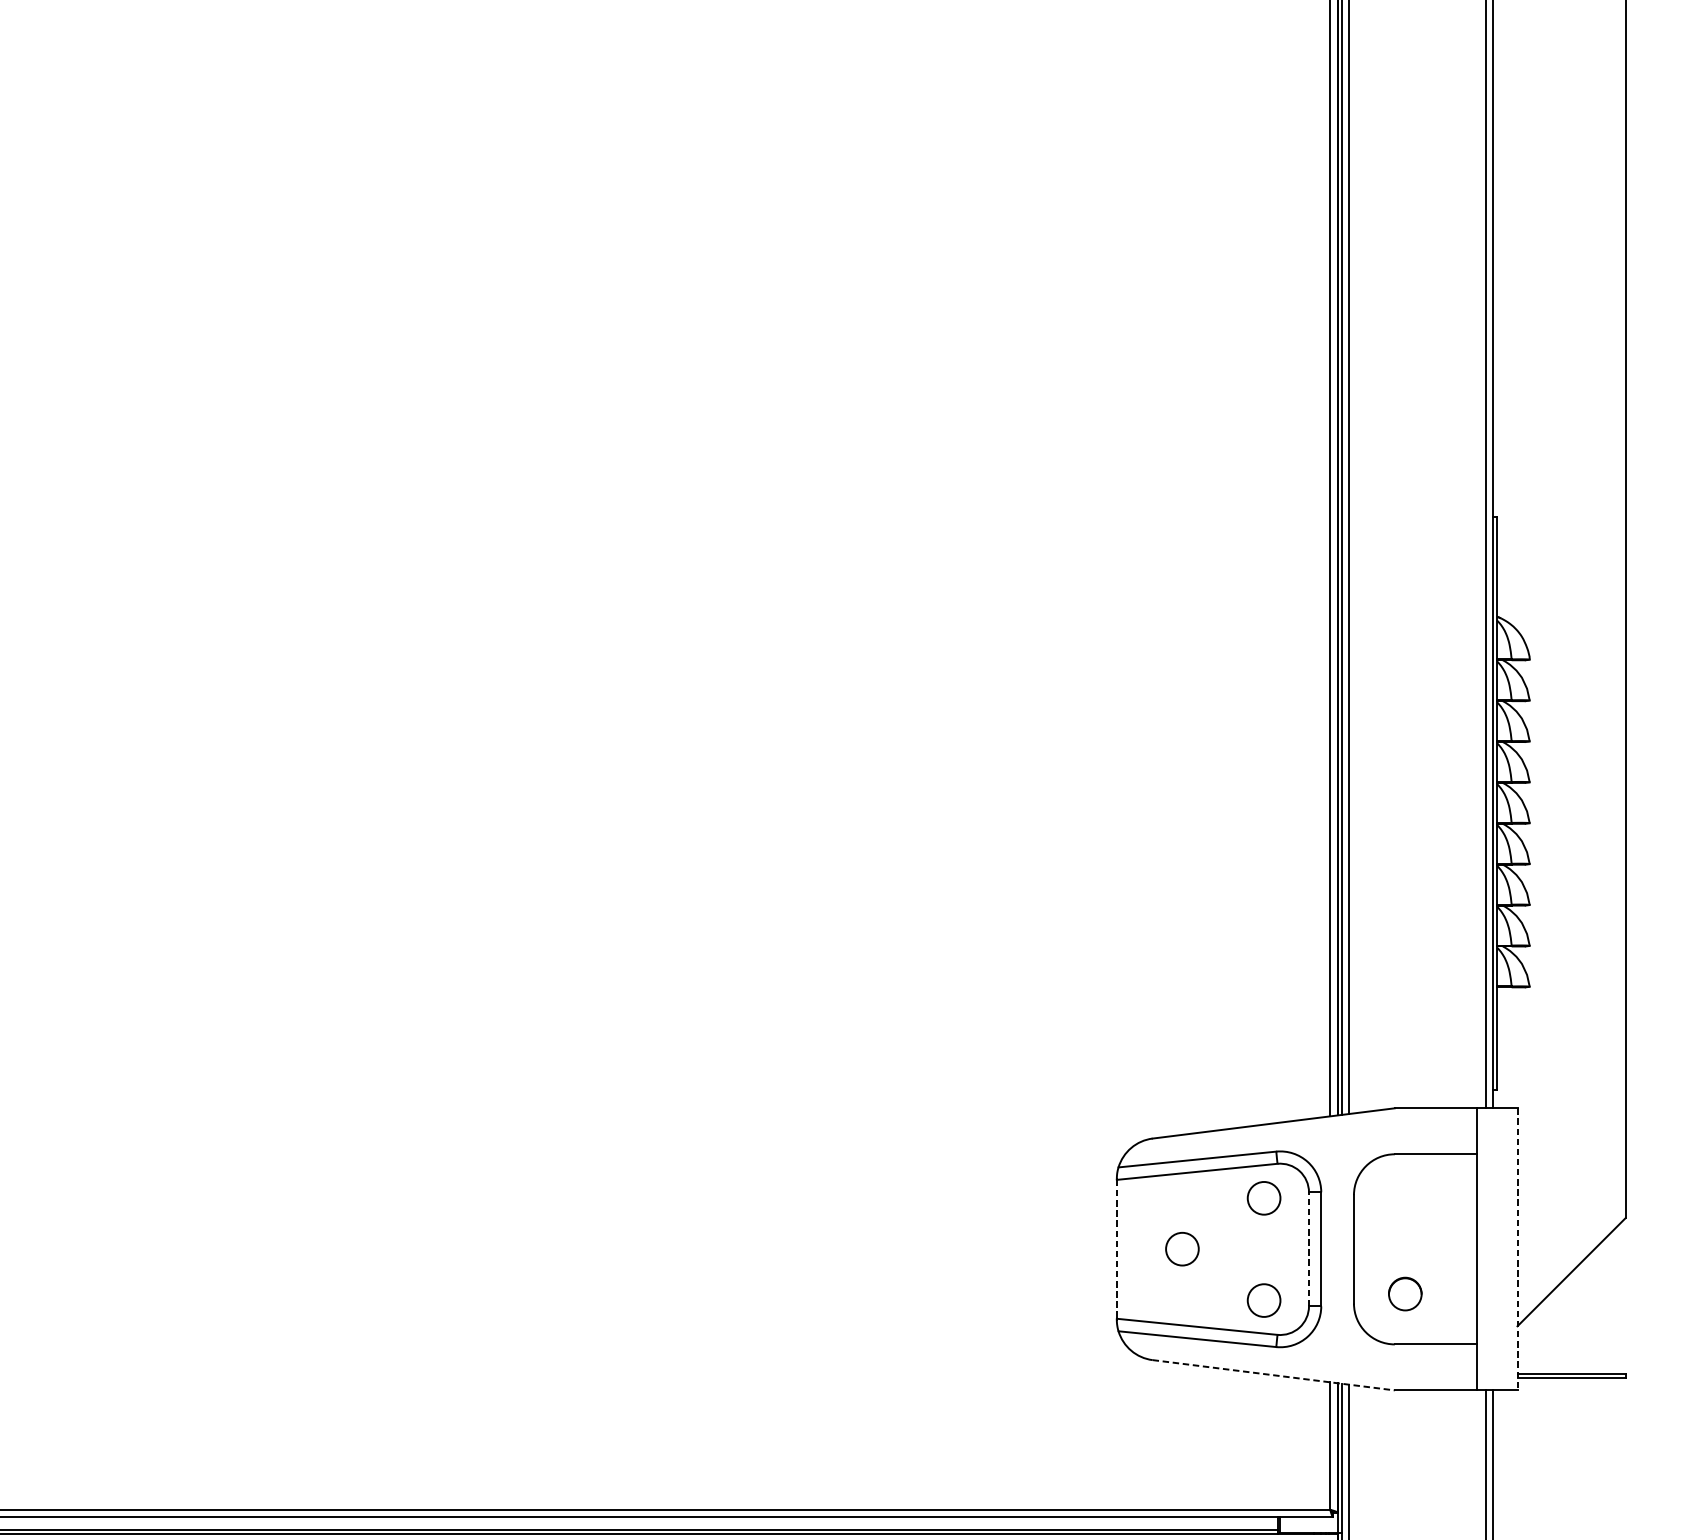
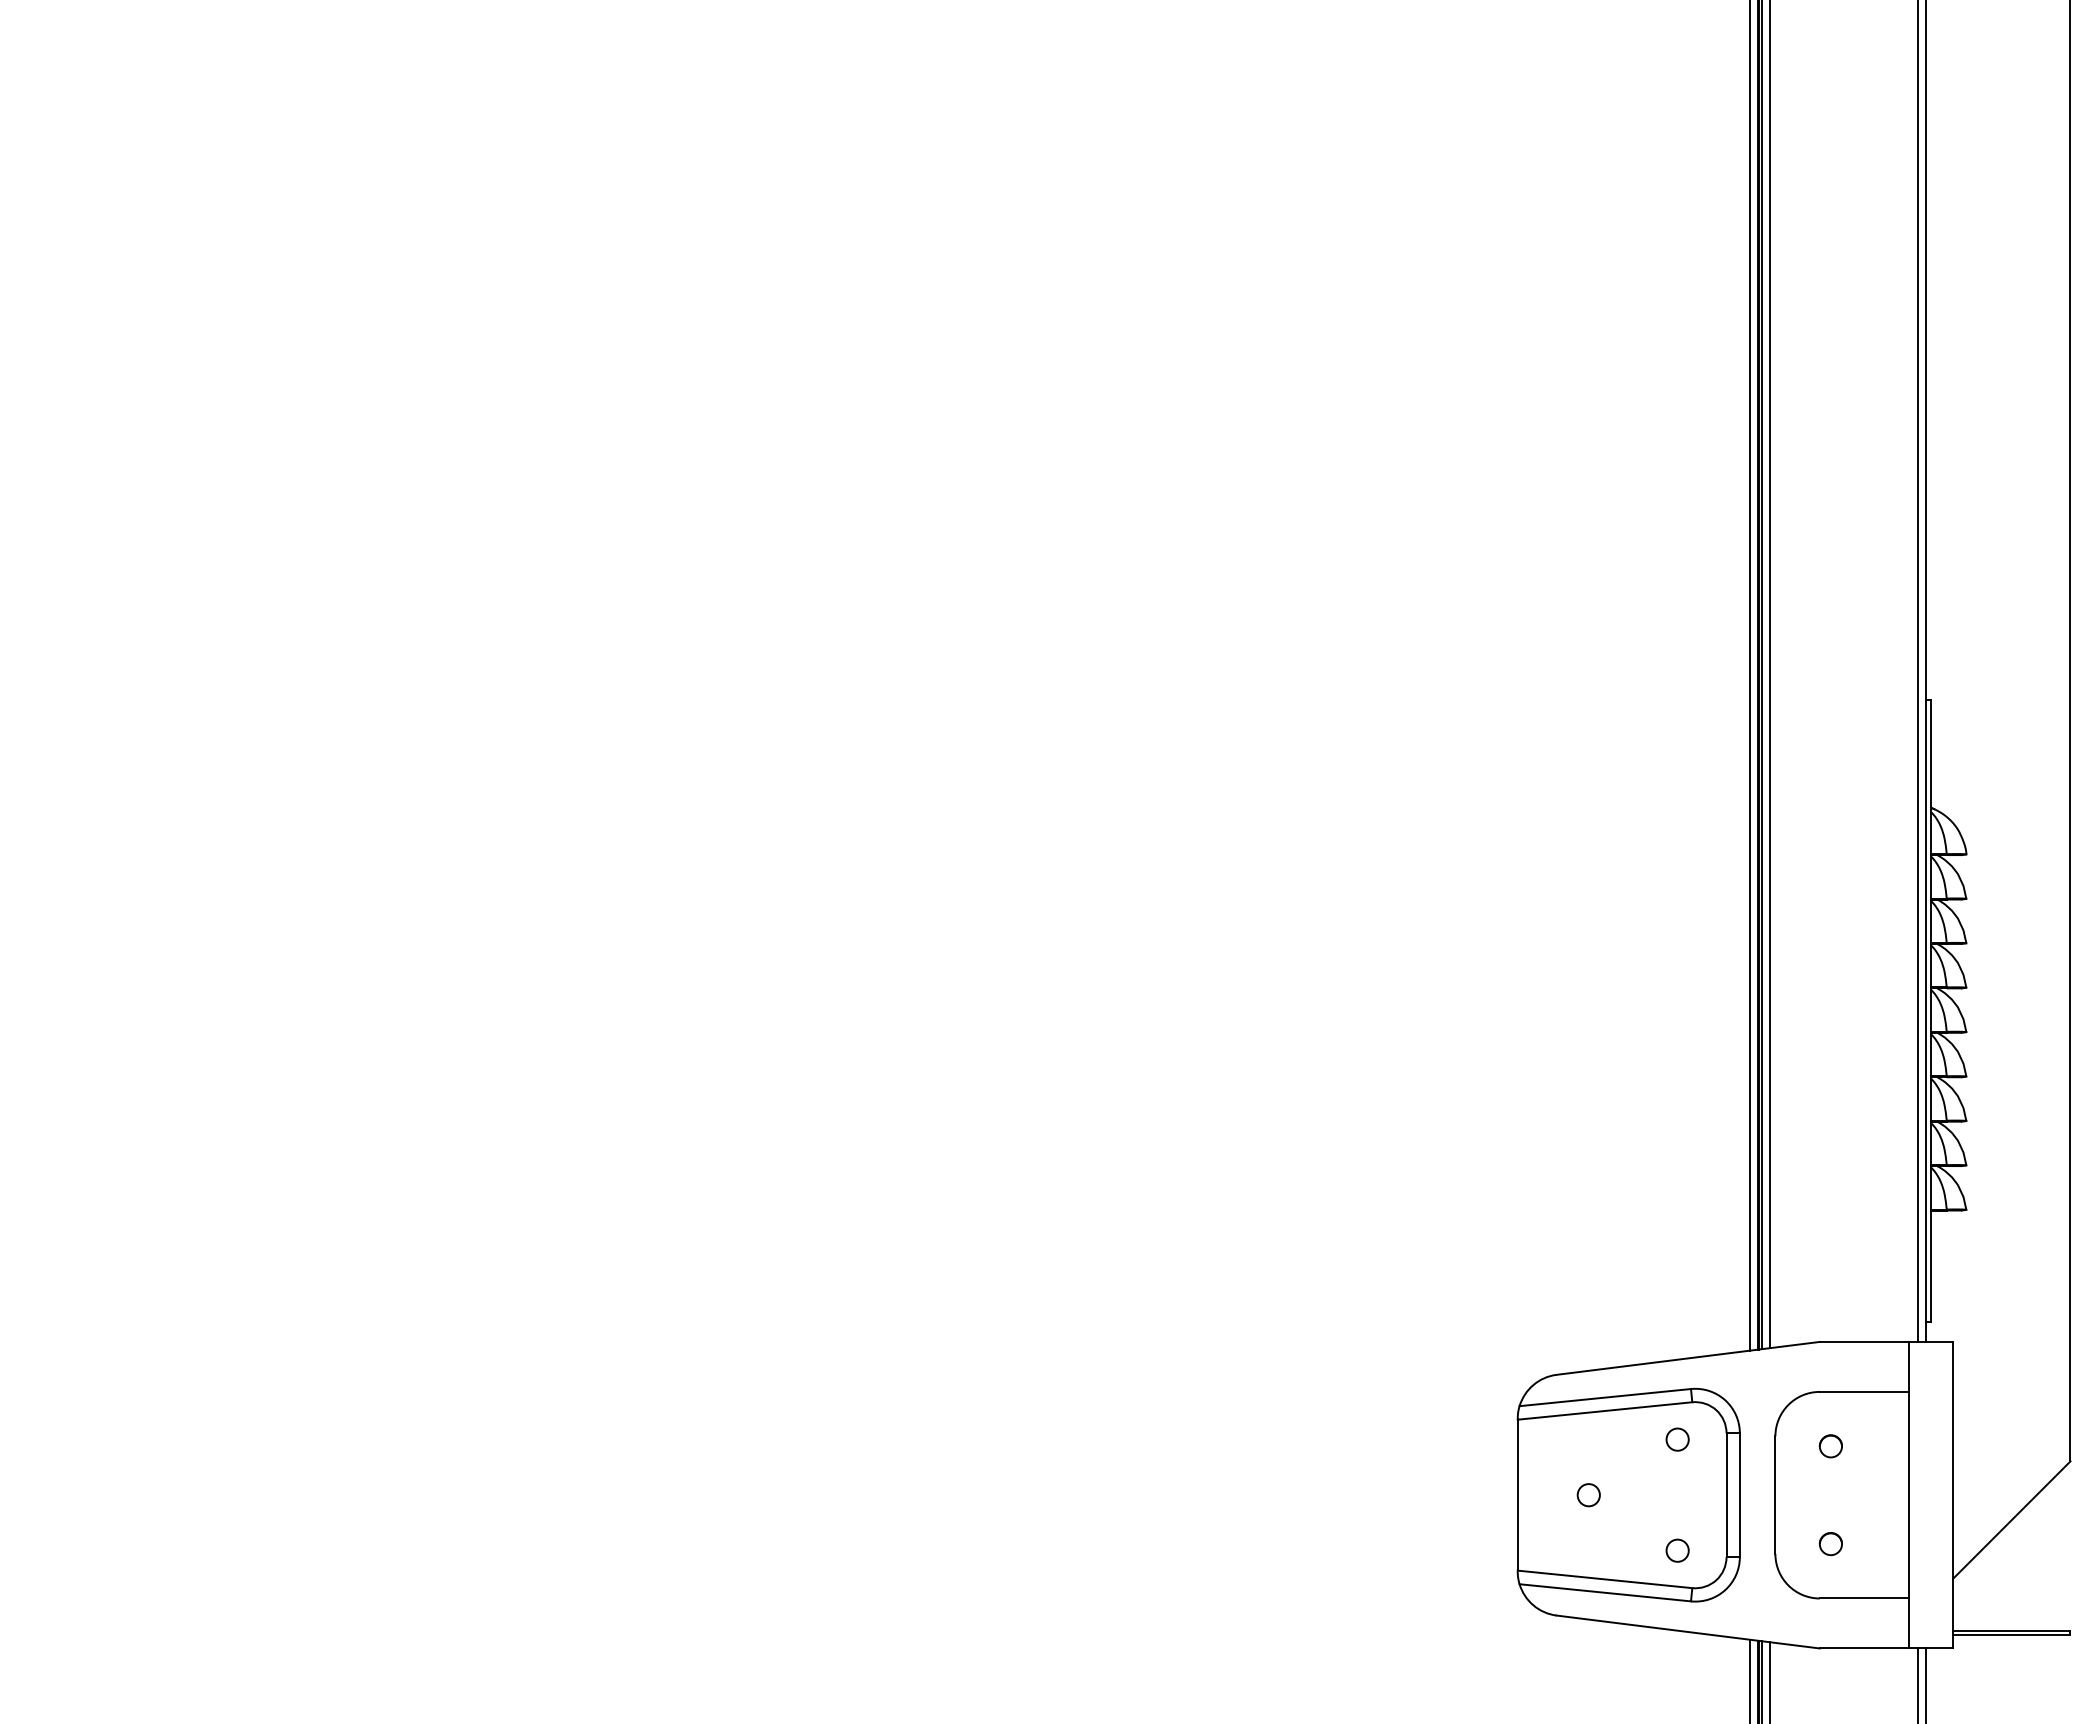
circle: (1263, 1198) -> (1677, 1439), size x0.62
circle: (1404, 1204) -> (1830, 1446), added
line: (1116, 1249) -> (1517, 1495), dashed -> solid
circle: (1181, 1249) -> (1588, 1495), size x0.62
line: (1308, 1249) -> (1726, 1495), dashed -> solid
line: (1517, 1249) -> (1953, 1495), dashed -> solid
circle: (1404, 1294) -> (1830, 1544), size x0.62
circle: (1263, 1300) -> (1677, 1550), size x0.62
line: (1273, 1375) -> (1688, 1632), dashed -> solid

